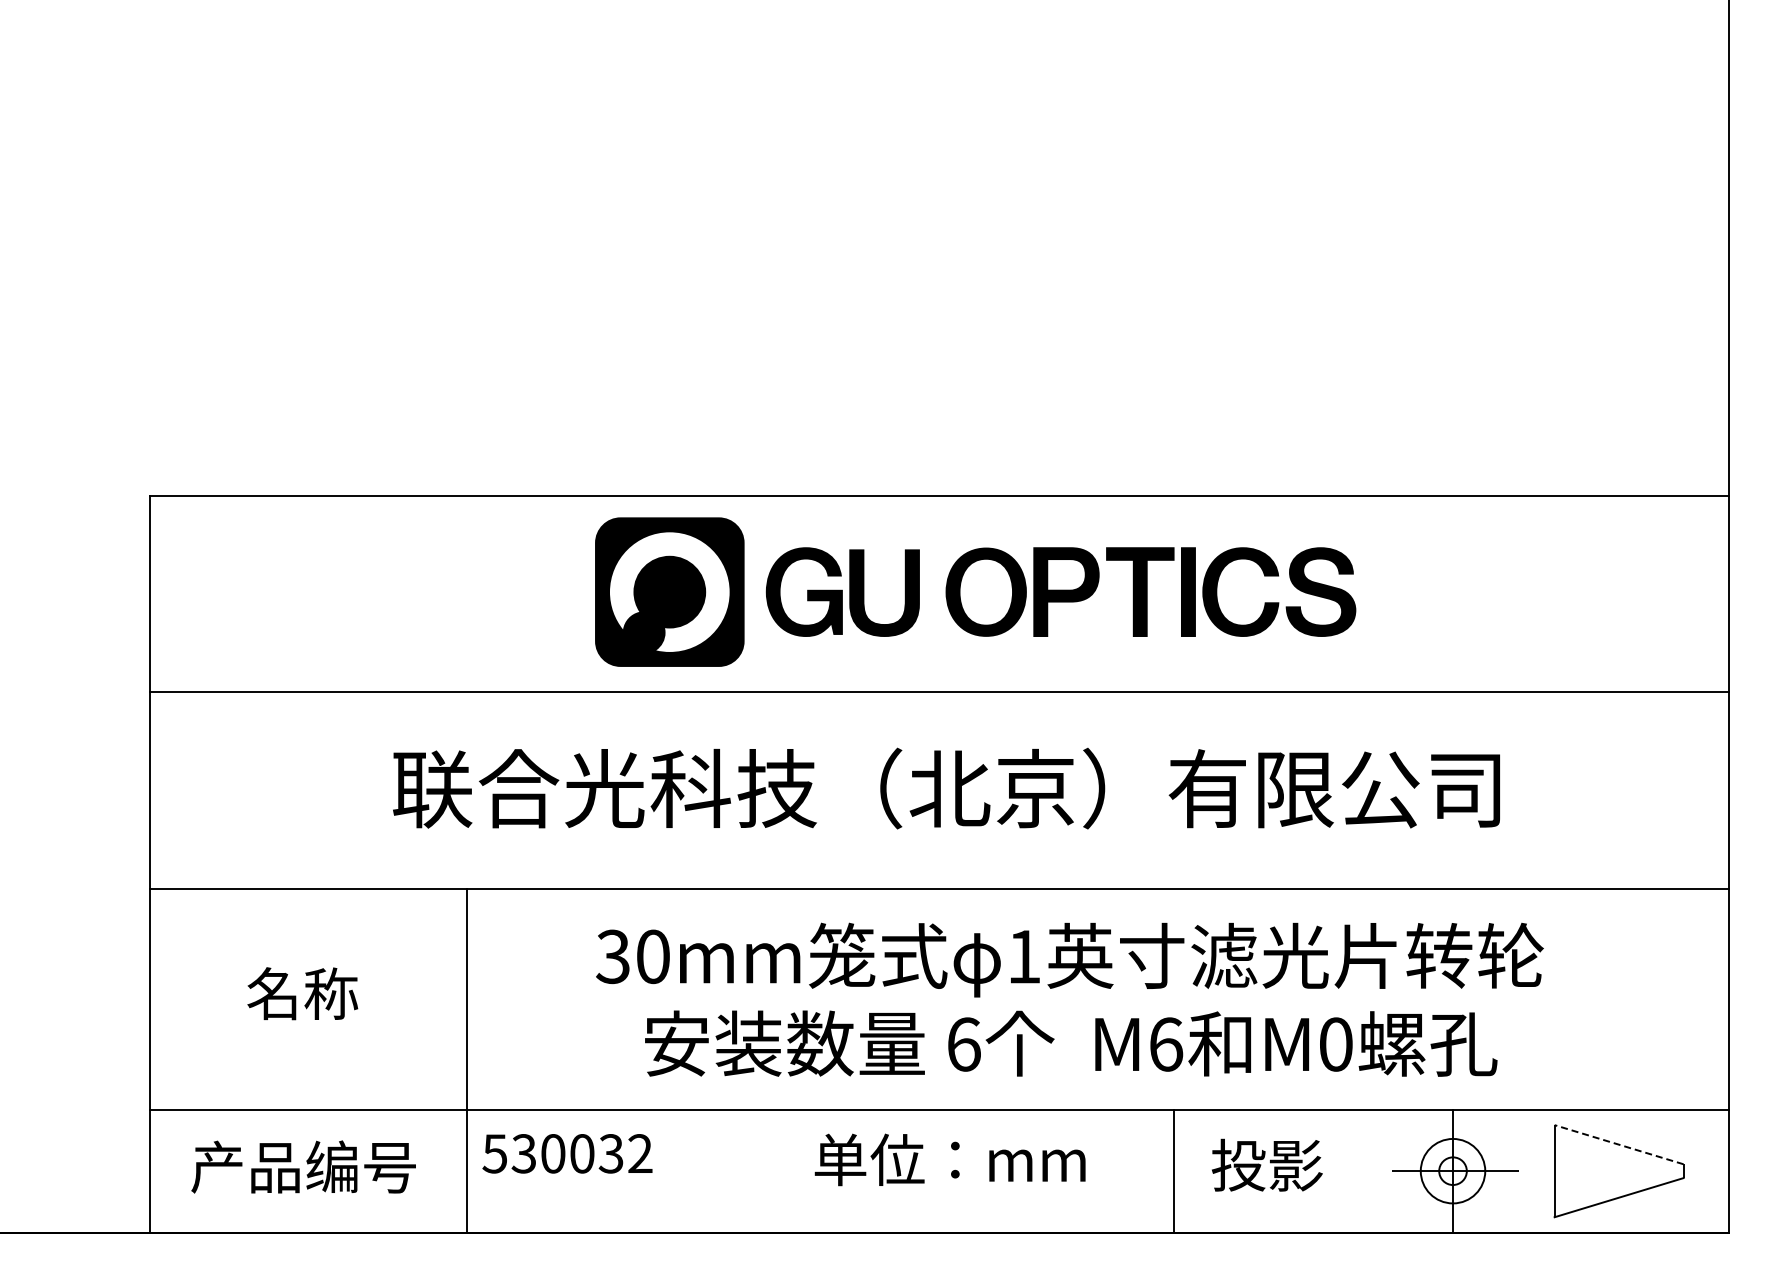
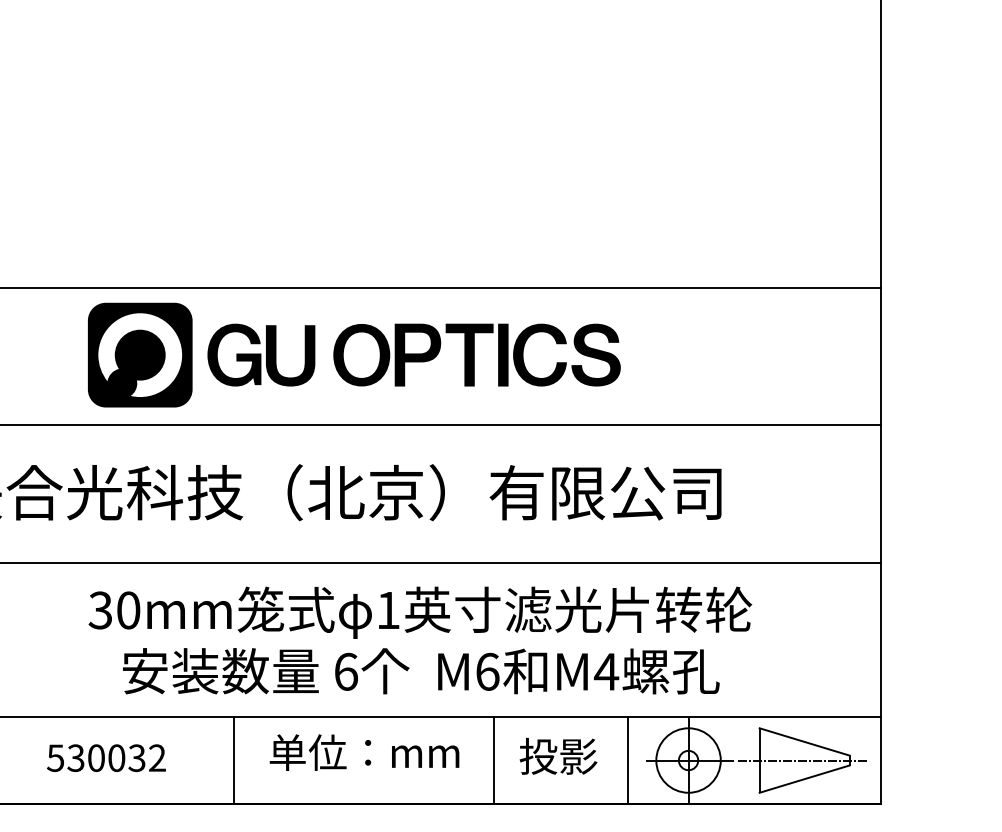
text: (1335, 1044) -> (606, 671), M0 -> M4
line: (1618, 1144) -> (804, 741), dashed -> solid
text: (567, 1153) -> (106, 757), moved
text: (949, 1159) -> (364, 752), moved
line: (803, 1170) -> (233, 760), added
line: (1366, 1170) -> (627, 760), added
circle: (1452, 1171) -> (688, 760), size x1.43
line: (1615, 1171) -> (802, 760), added

